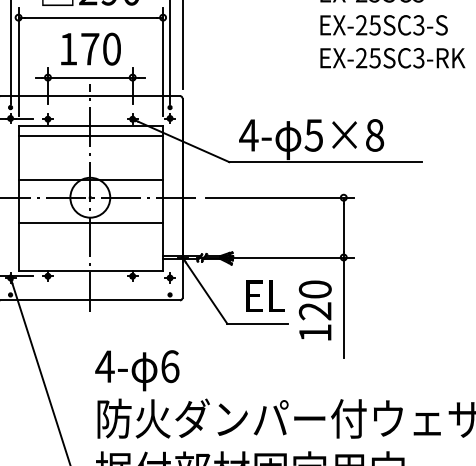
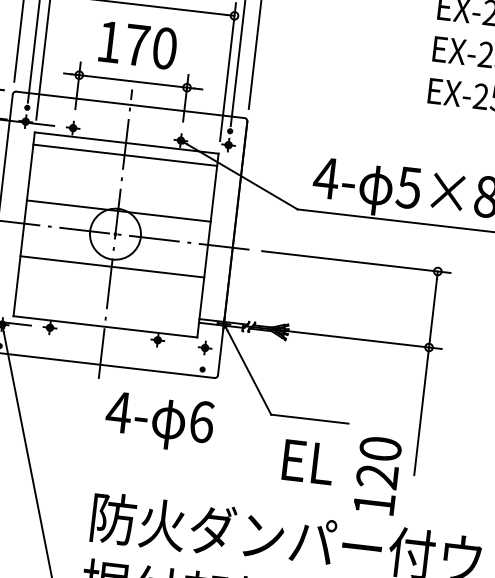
text: (265, 295) -> (308, 461), moved
text: (314, 310) -> (376, 475), moved
text: (137, 370) -> (159, 422), moved

